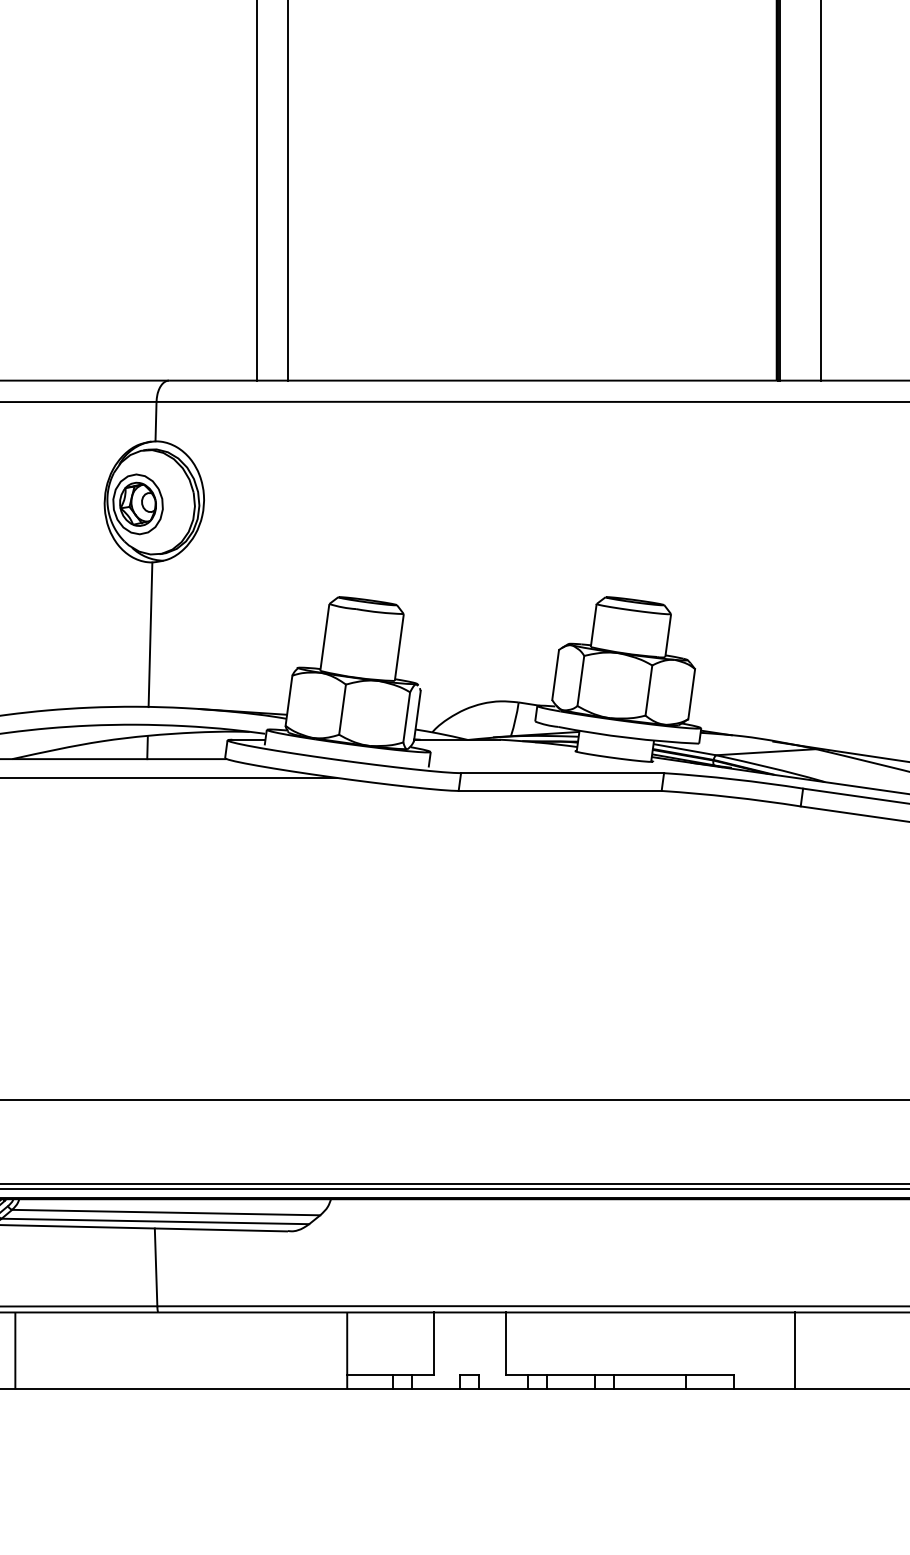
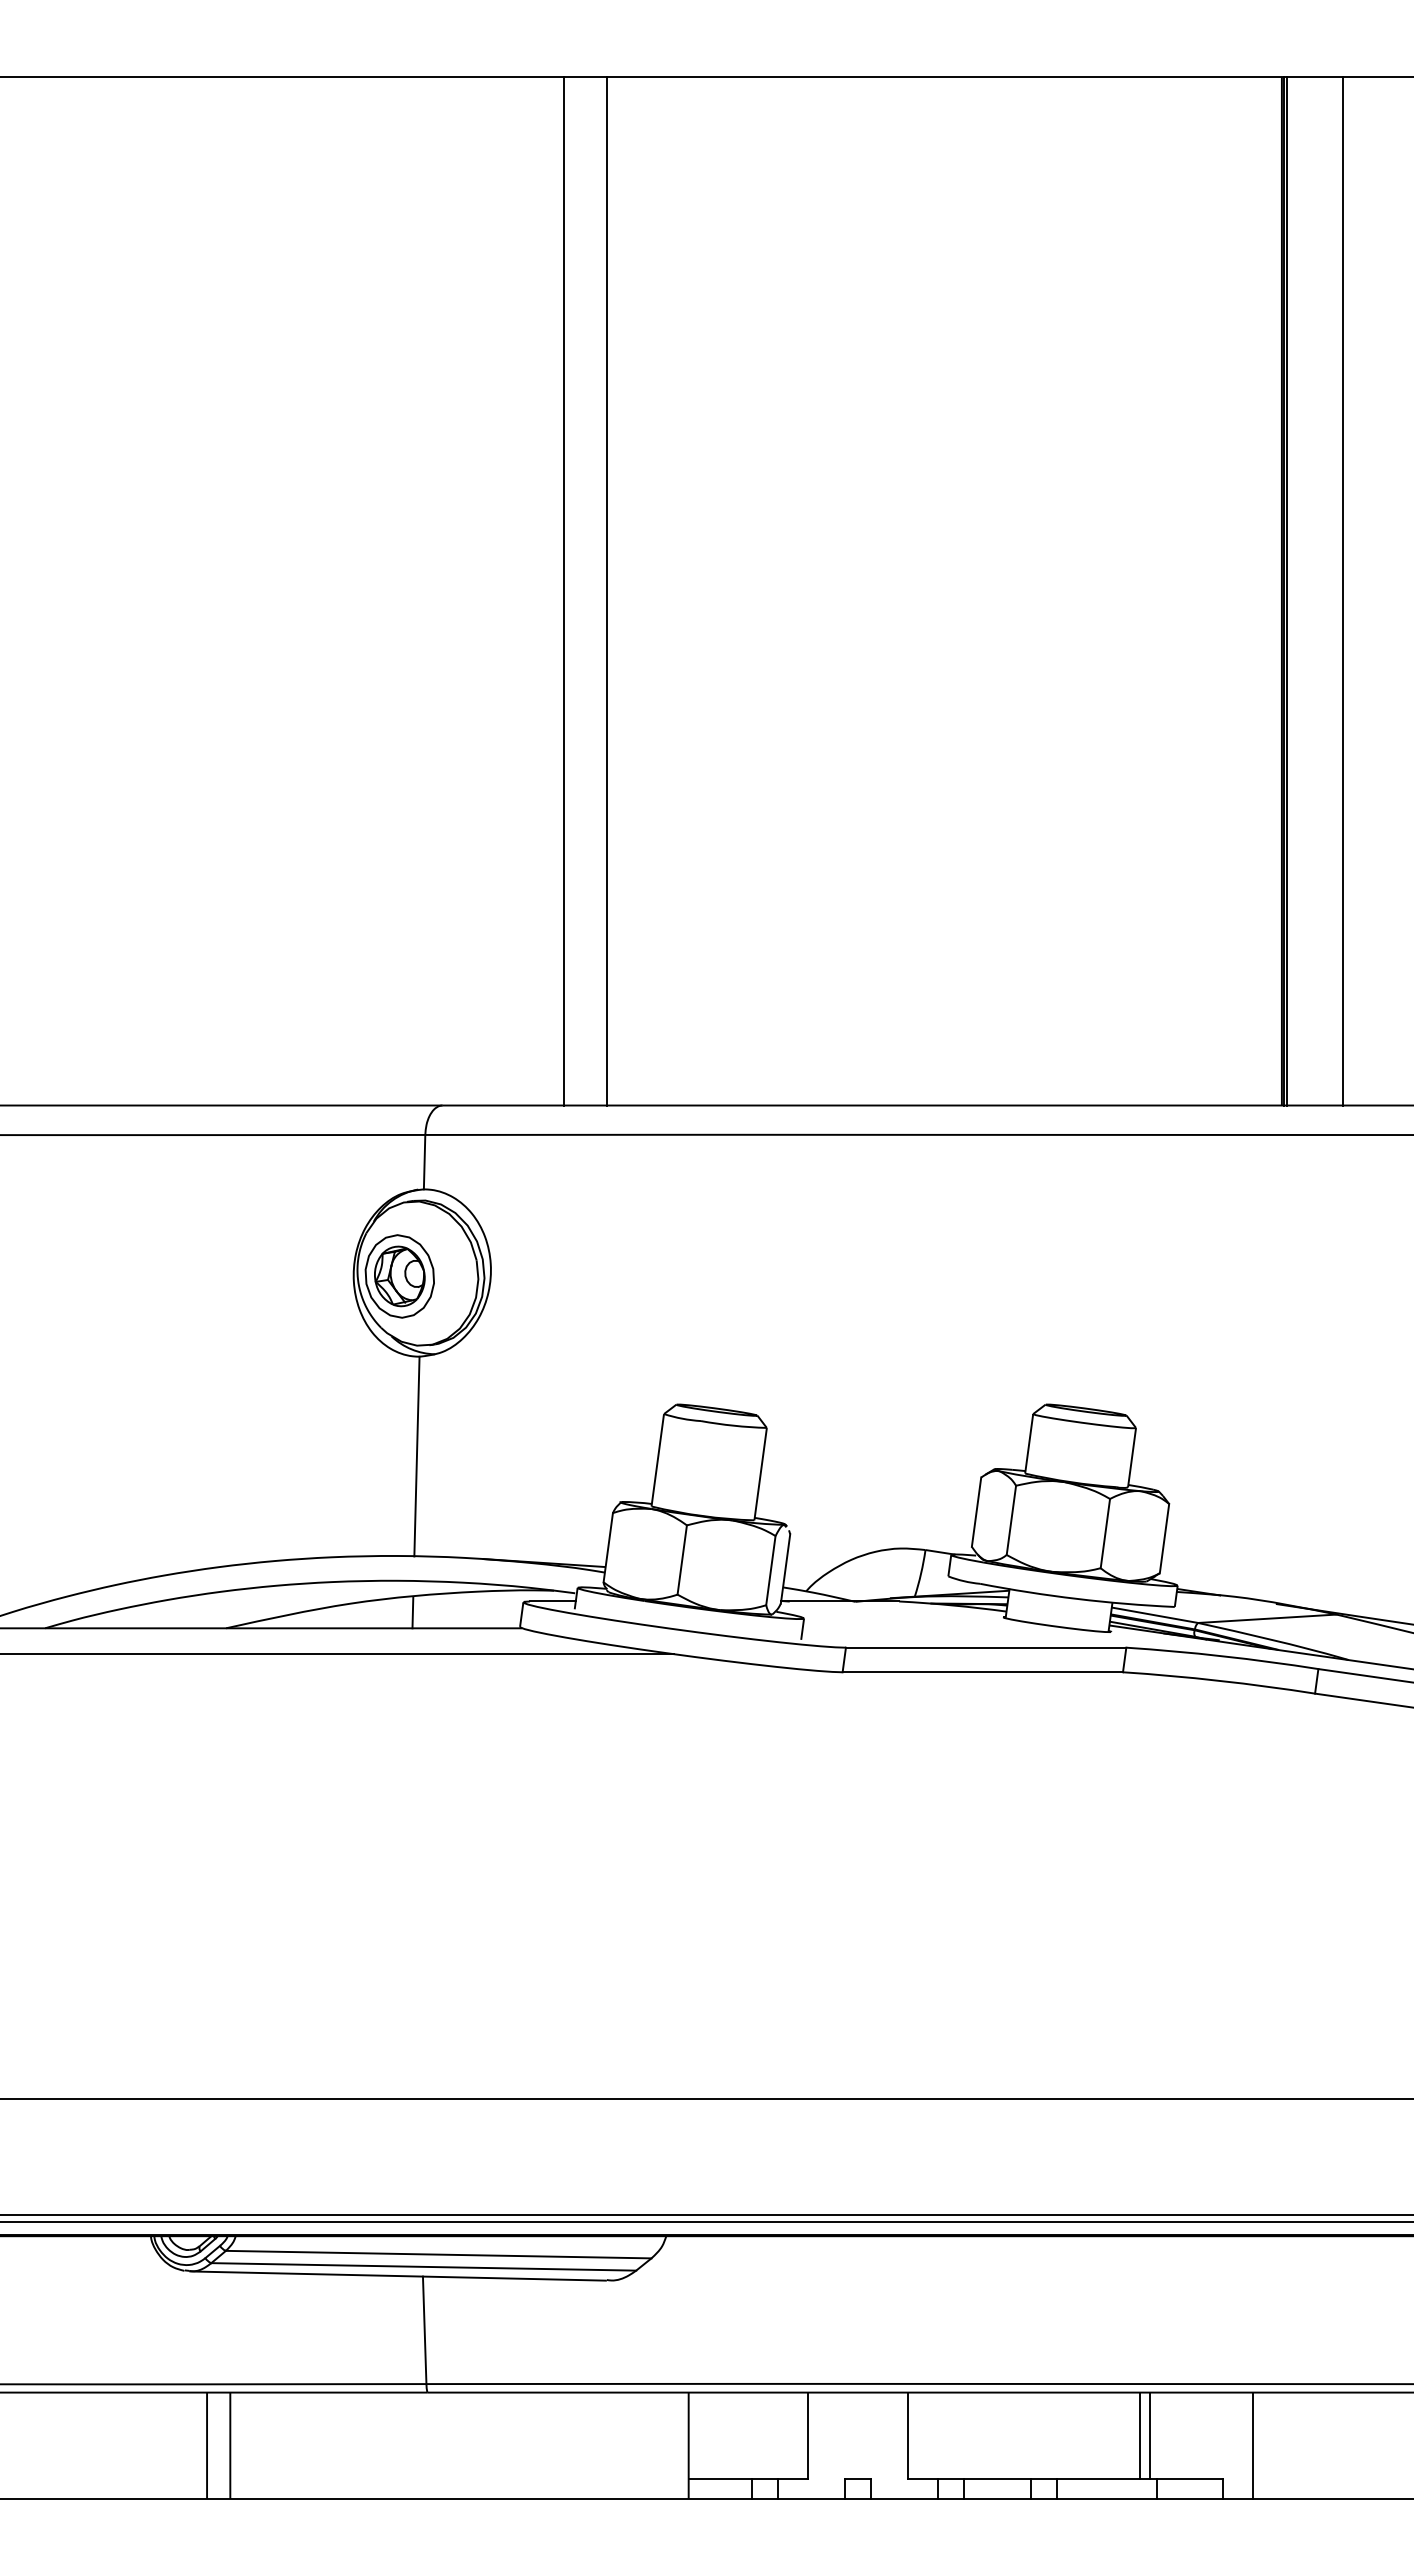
line: (674, 1343) -> (1140, 2435), added
line: (680, 1343) -> (1149, 2435), added
line: (795, 1350) -> (1252, 2445), moved

